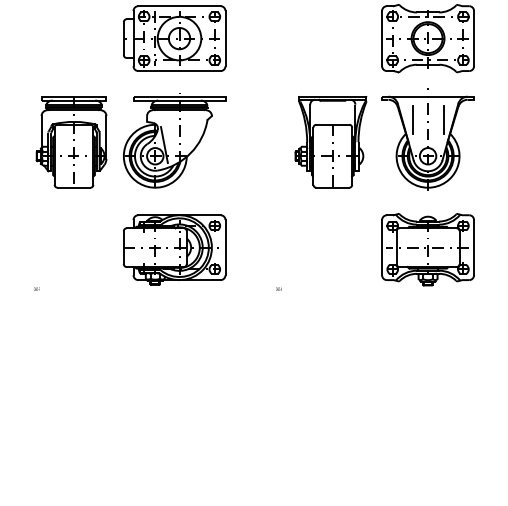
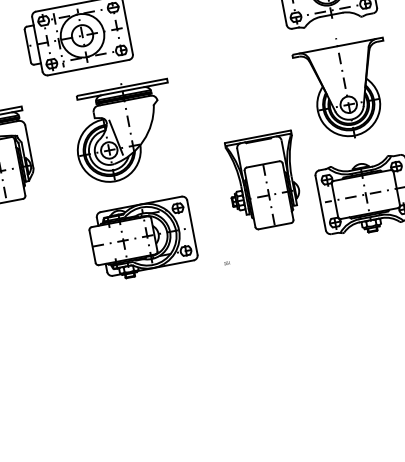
line: (412, 119) -> (326, 71), removed
line: (443, 119) -> (357, 65), removed
part: (174, 140) -> (125, 131), moved
part: (330, 142) -> (264, 182), moved
part: (174, 249) -> (142, 238), moved

